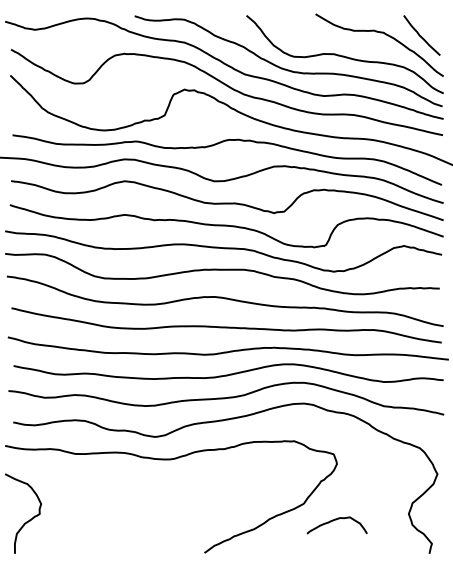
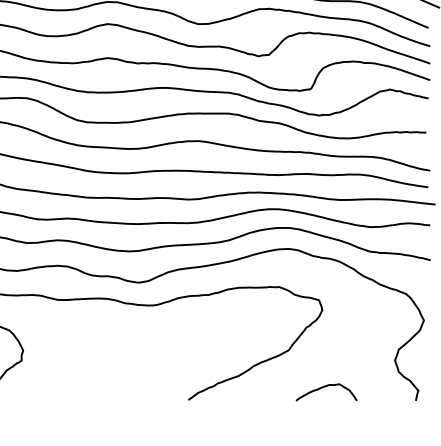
curve: (336, 520) -> (325, 387), moved

